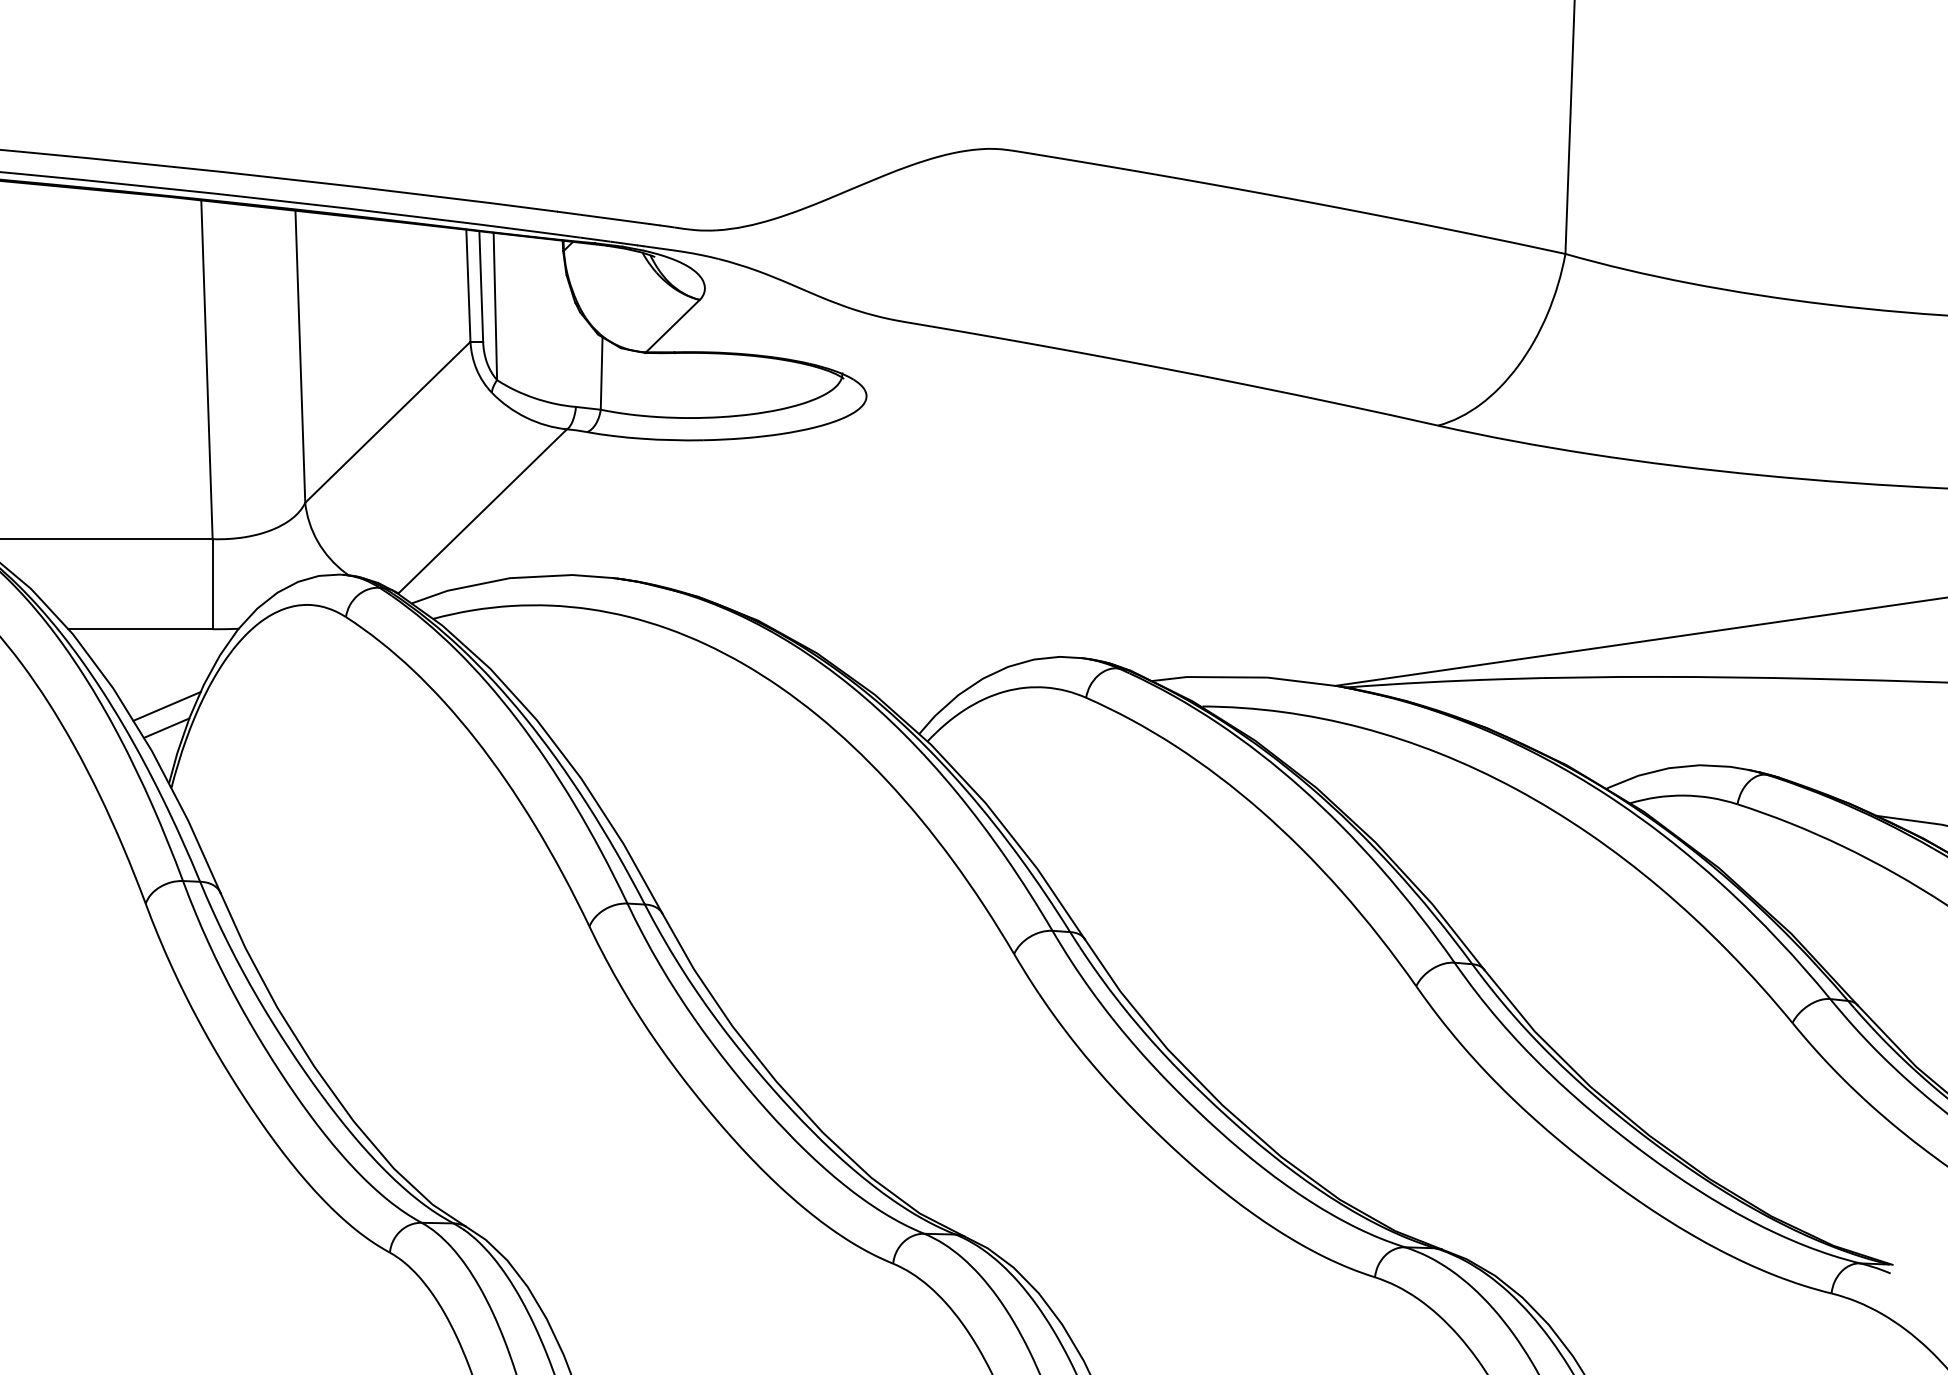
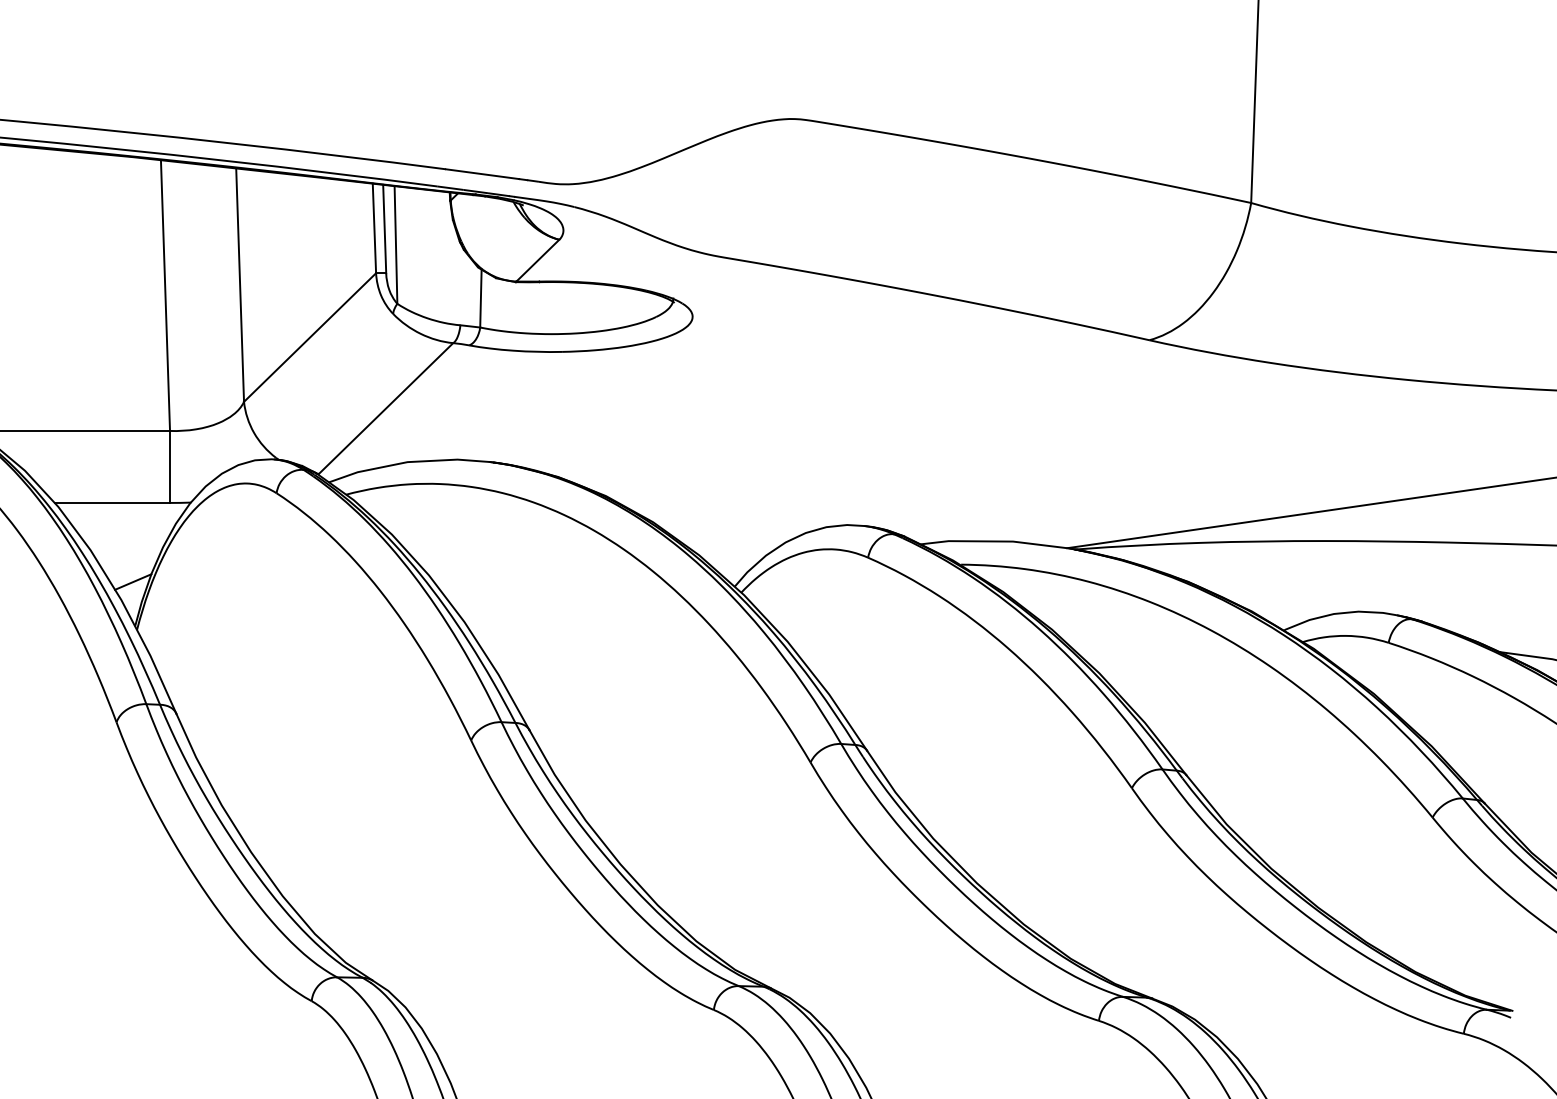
line: (166, 706) -> (133, 564), removed

